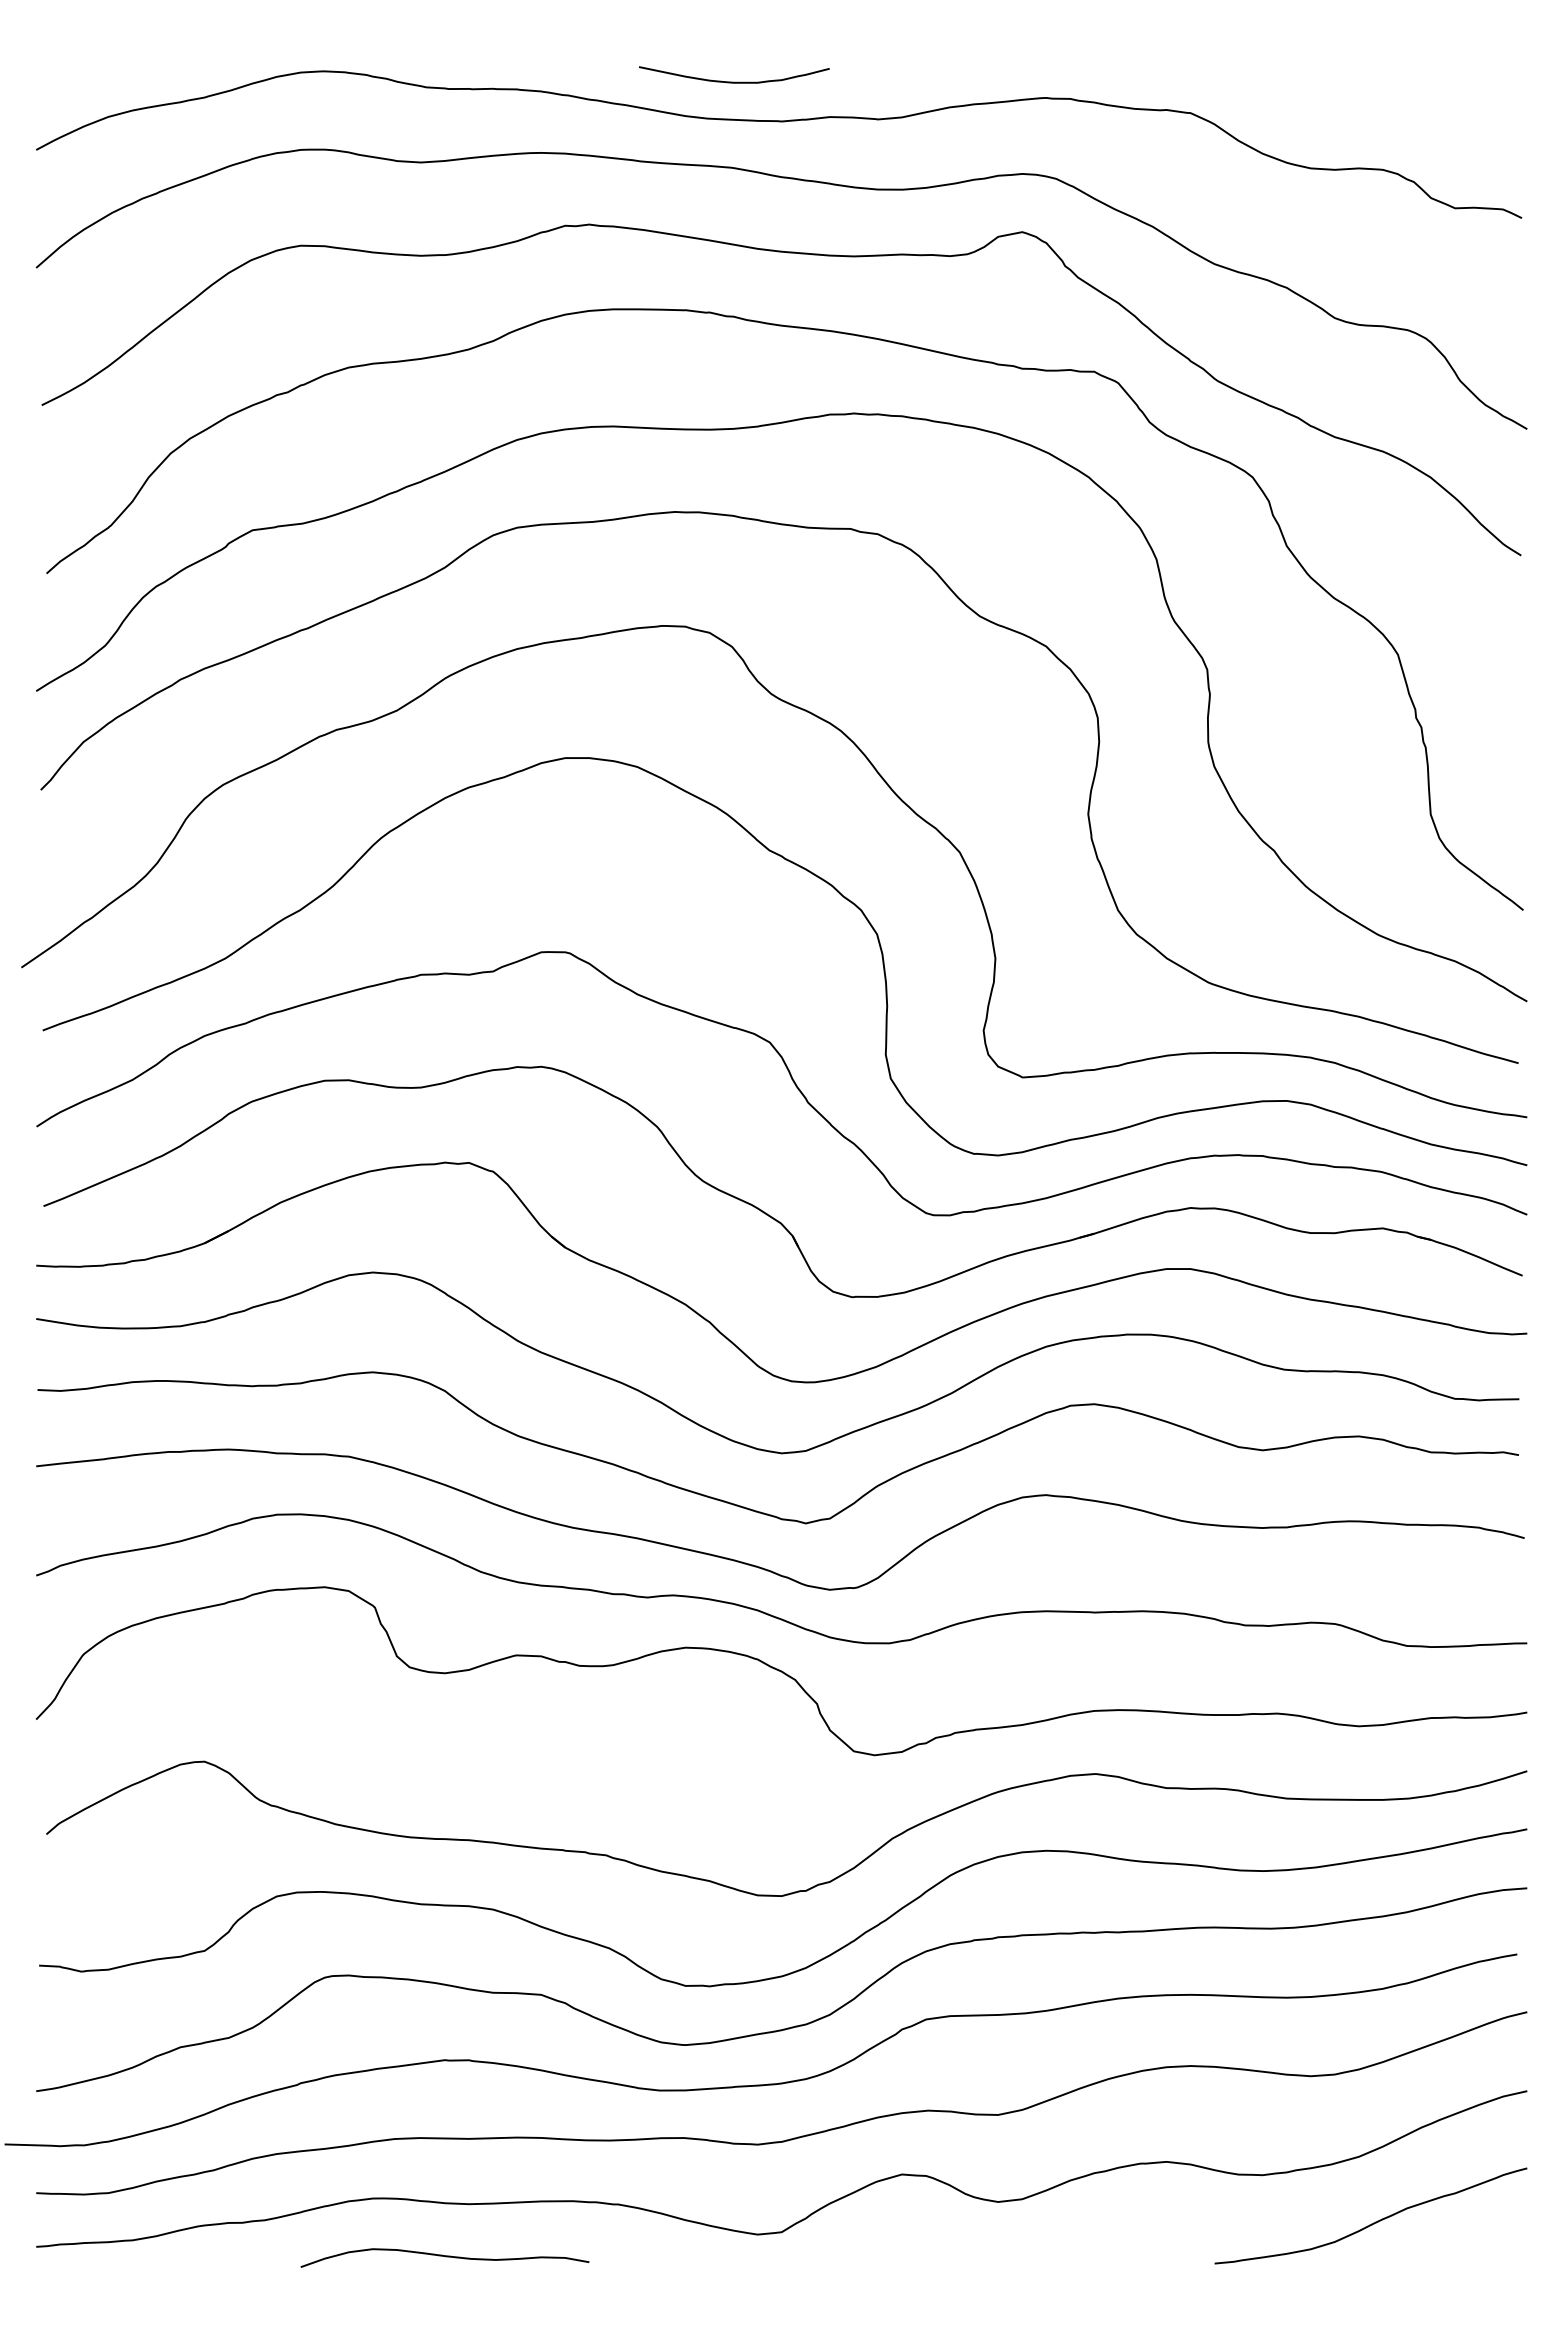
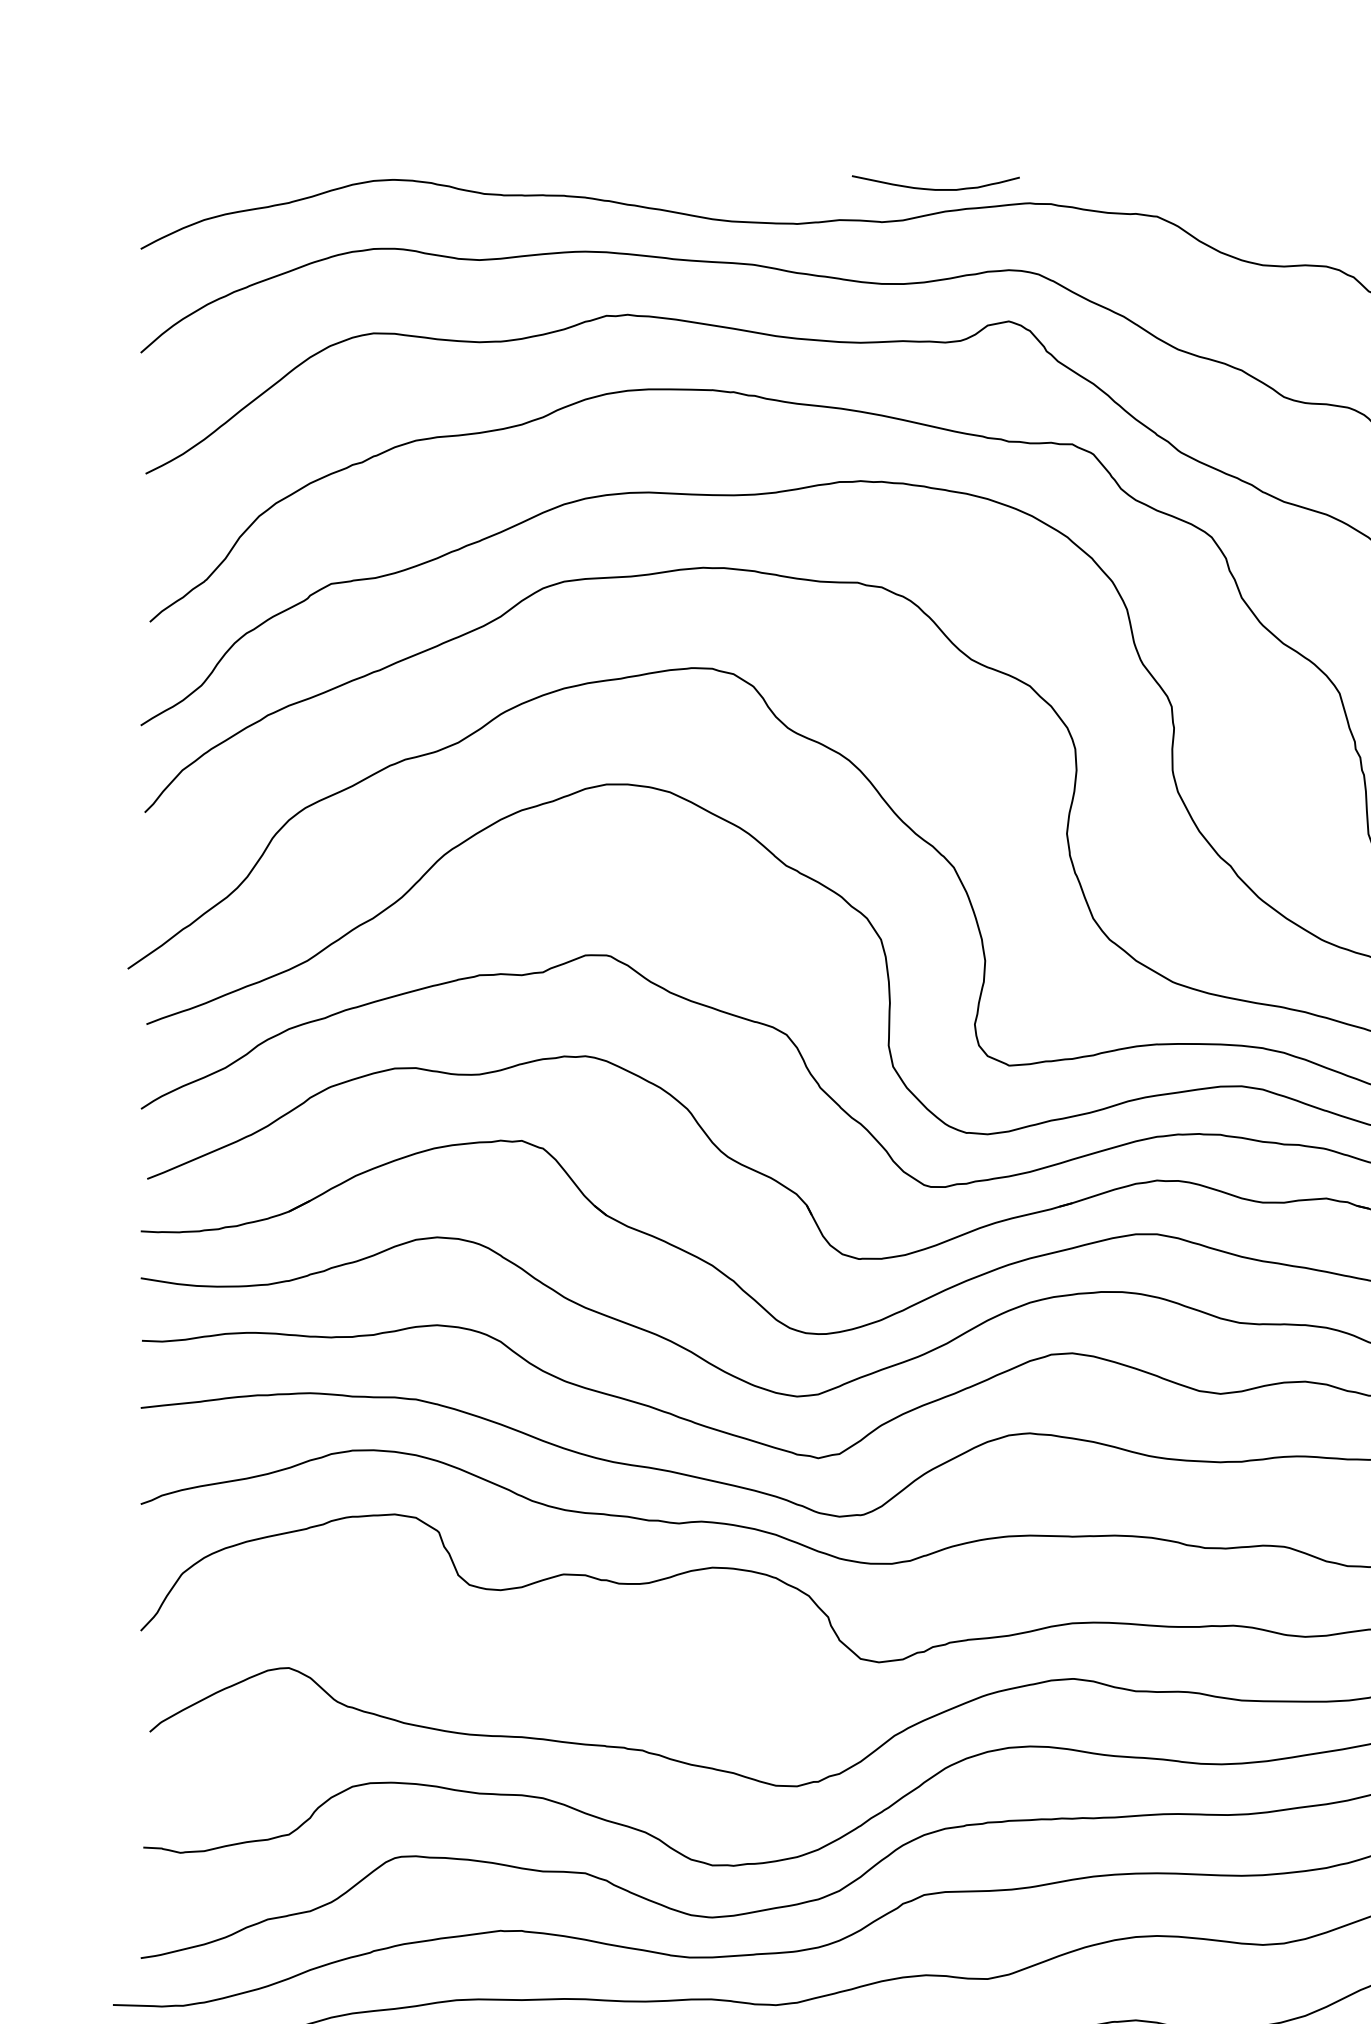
curve: (734, 81) -> (936, 188), moved

